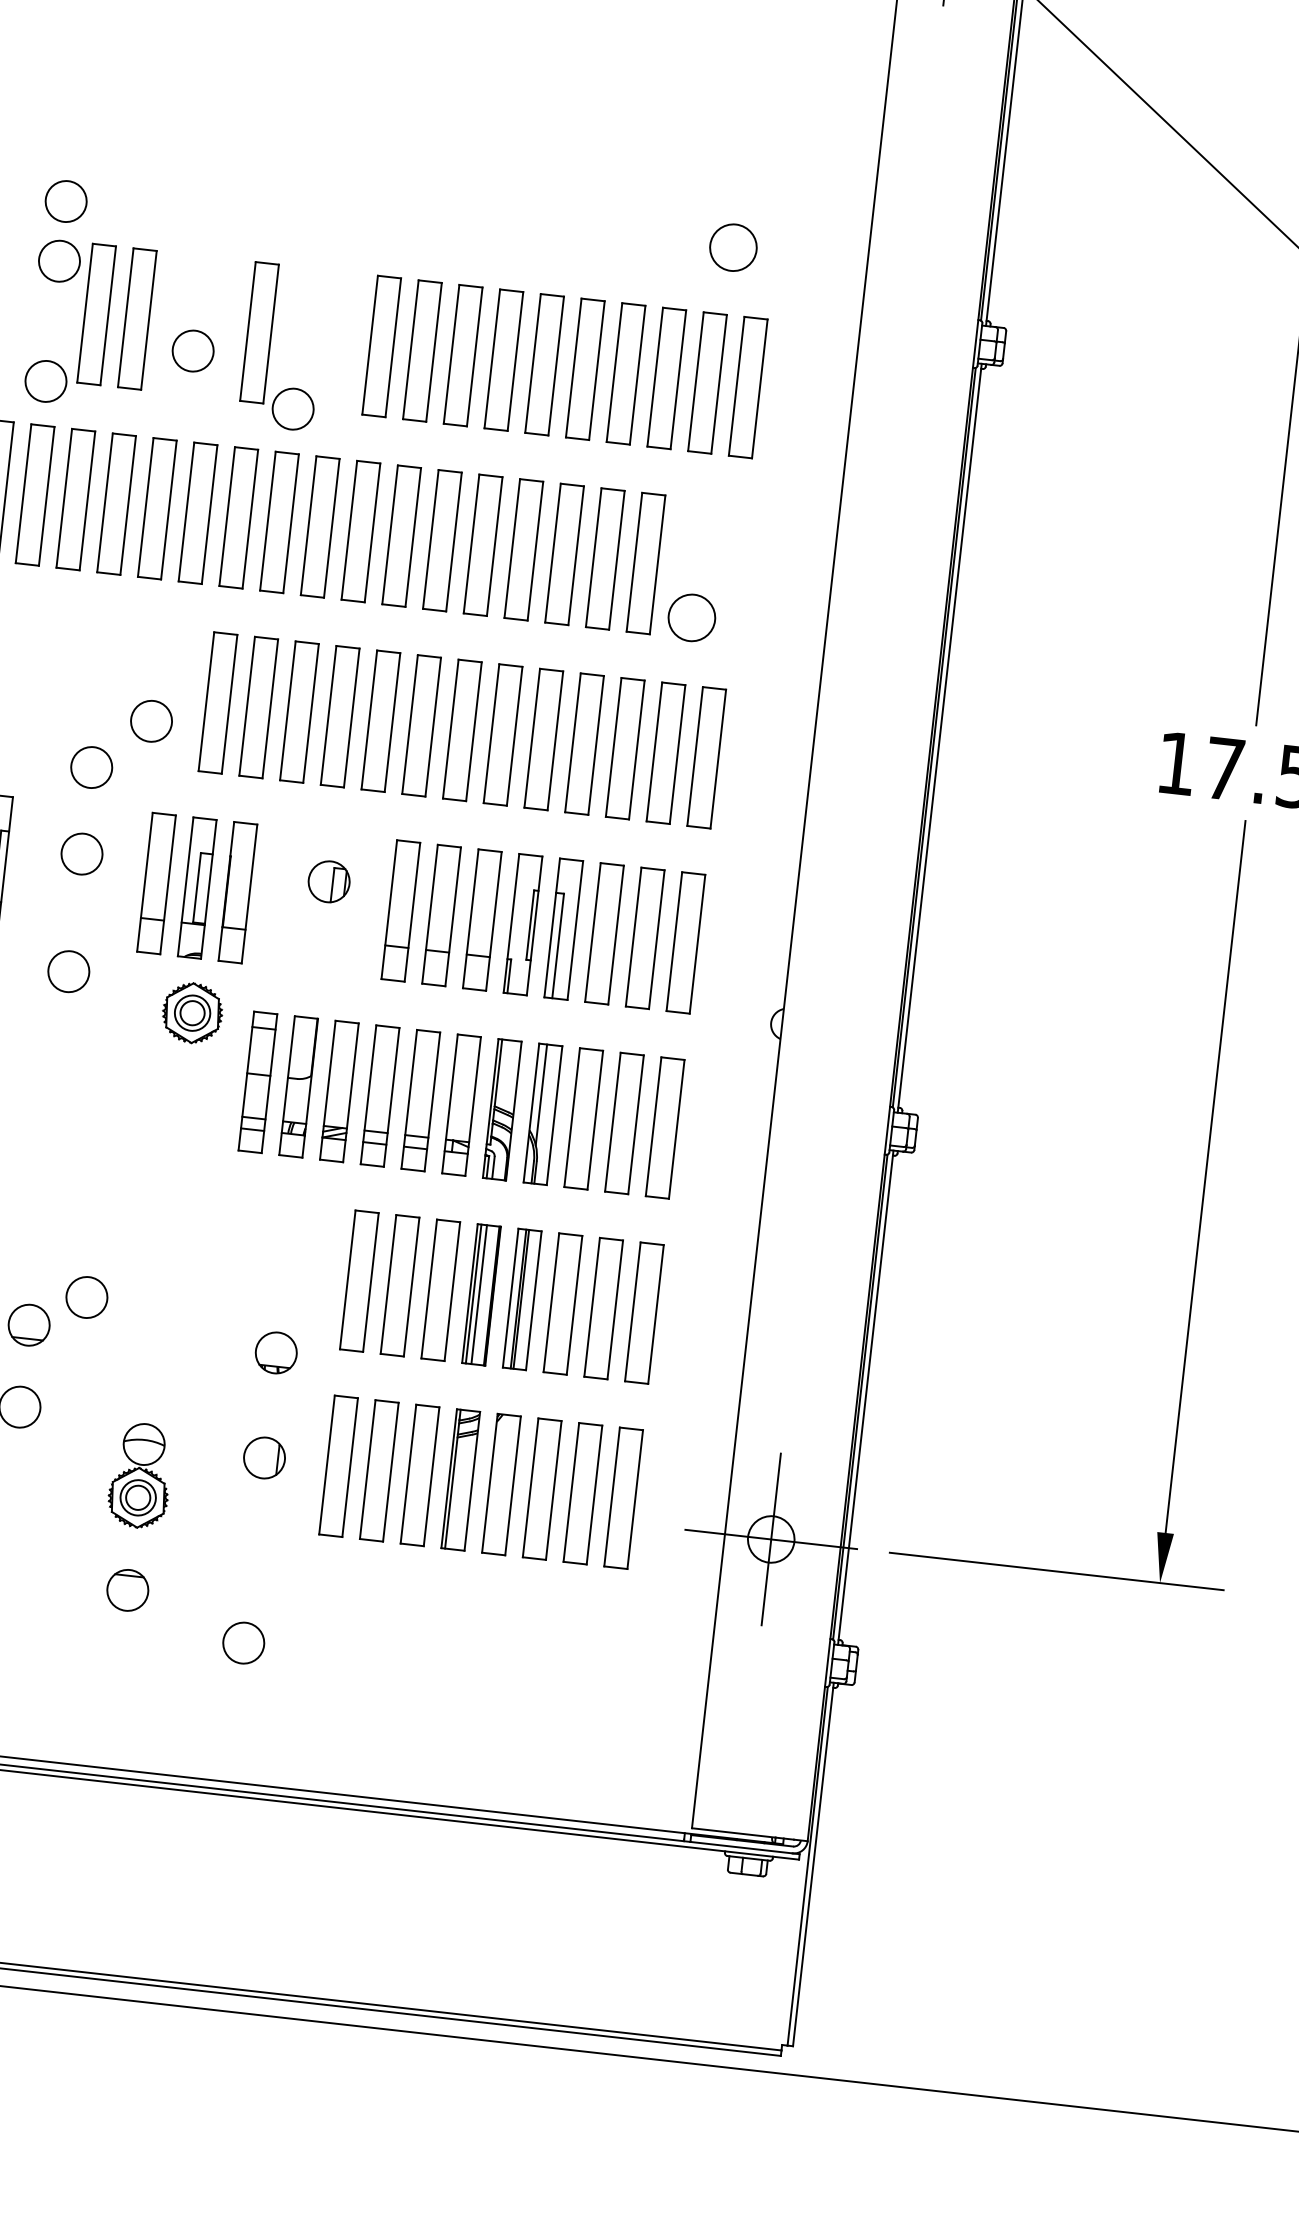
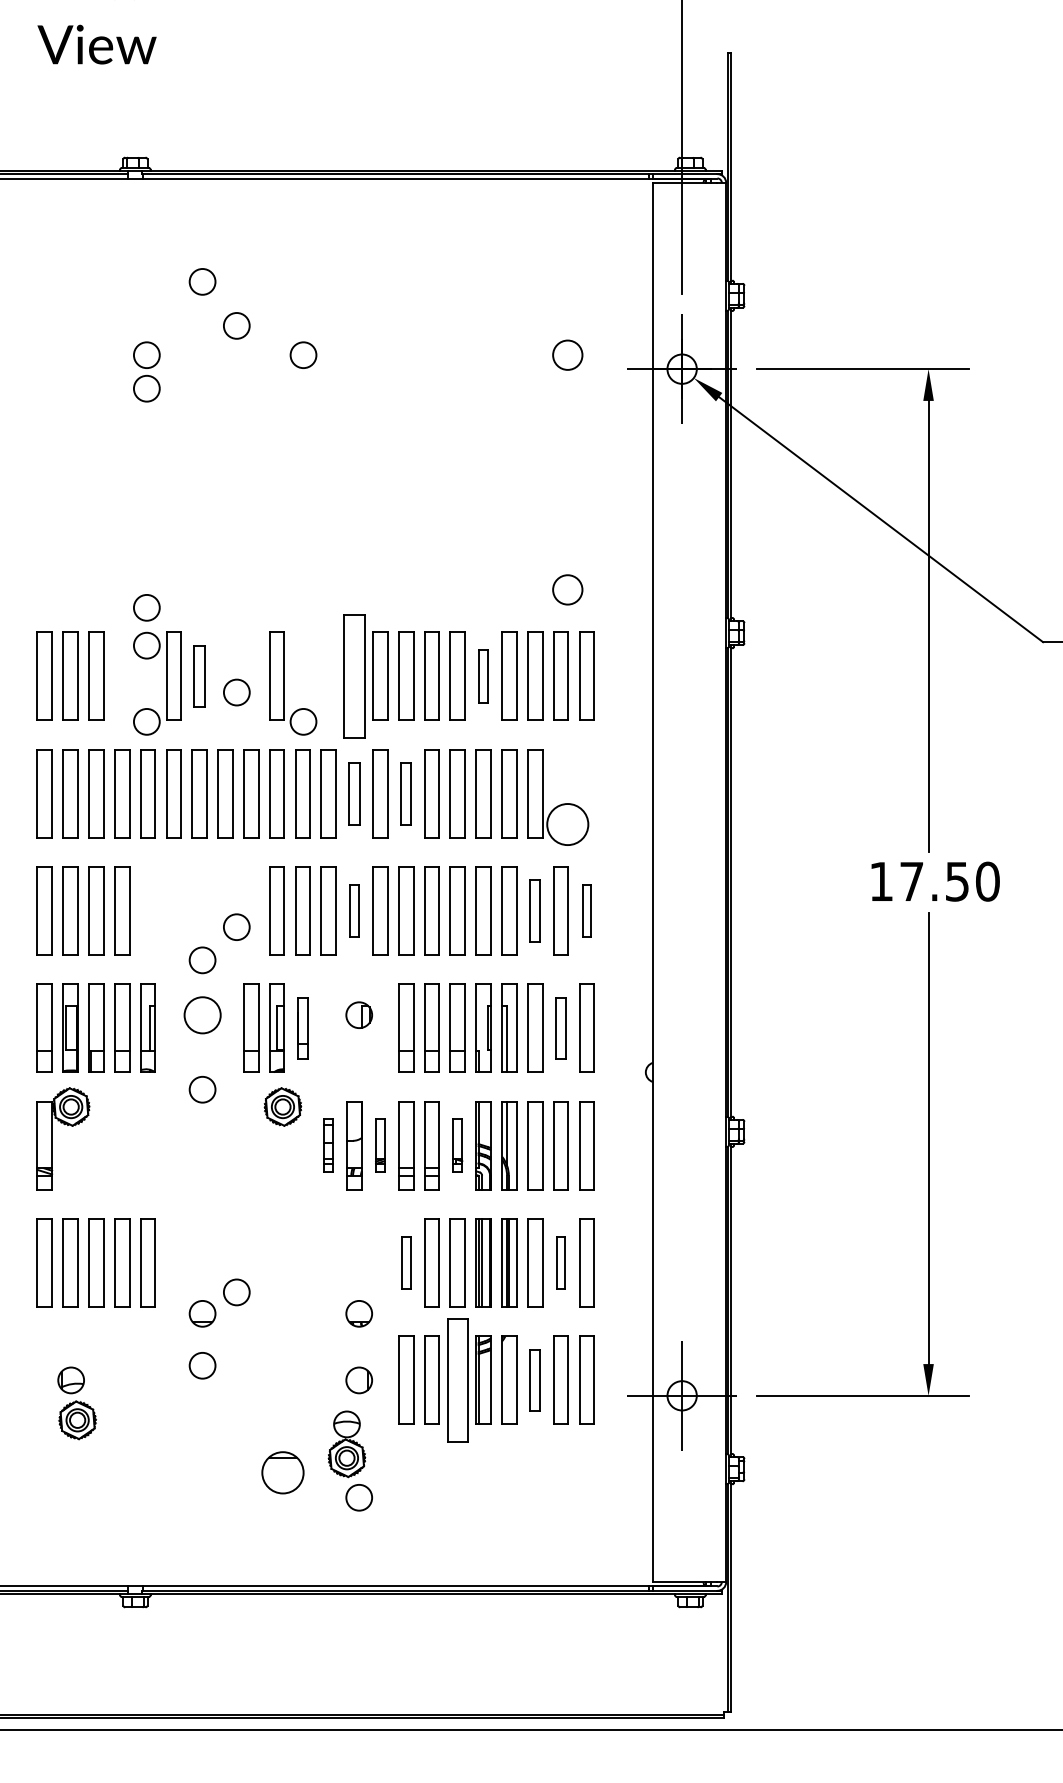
part: (137, 317) -> (199, 675), size x0.7
part: (381, 345) -> (354, 675), size x1.4
part: (585, 367) -> (483, 675), size x0.6
part: (360, 531) -> (354, 793), size x0.7
part: (442, 540) -> (406, 793), size x0.7
circle: (691, 617) -> (567, 824), size x1.4
part: (340, 715) -> (354, 910), size x0.6
part: (625, 747) -> (535, 910), size x0.7
part: (706, 756) -> (586, 910), size x0.6
circle: (81, 852) -> (202, 1014), size x1.4
part: (237, 891) -> (302, 1027), size x0.7
part: (644, 936) -> (560, 1027), size x0.7
part: (257, 1081) -> (328, 1145), size x0.6
part: (339, 1091) -> (380, 1145), size x0.6
part: (461, 1104) -> (457, 1145), size x0.6
part: (359, 1280) -> (406, 1262), size x0.6
part: (602, 1307) -> (560, 1262), size x0.6
part: (419, 1473) -> (457, 1379), size x1.4
part: (139, 1476) -> (346, 1444), moved
part: (542, 1487) -> (535, 1379), size x0.7
part: (127, 1589) -> (282, 1472), size x1.6

